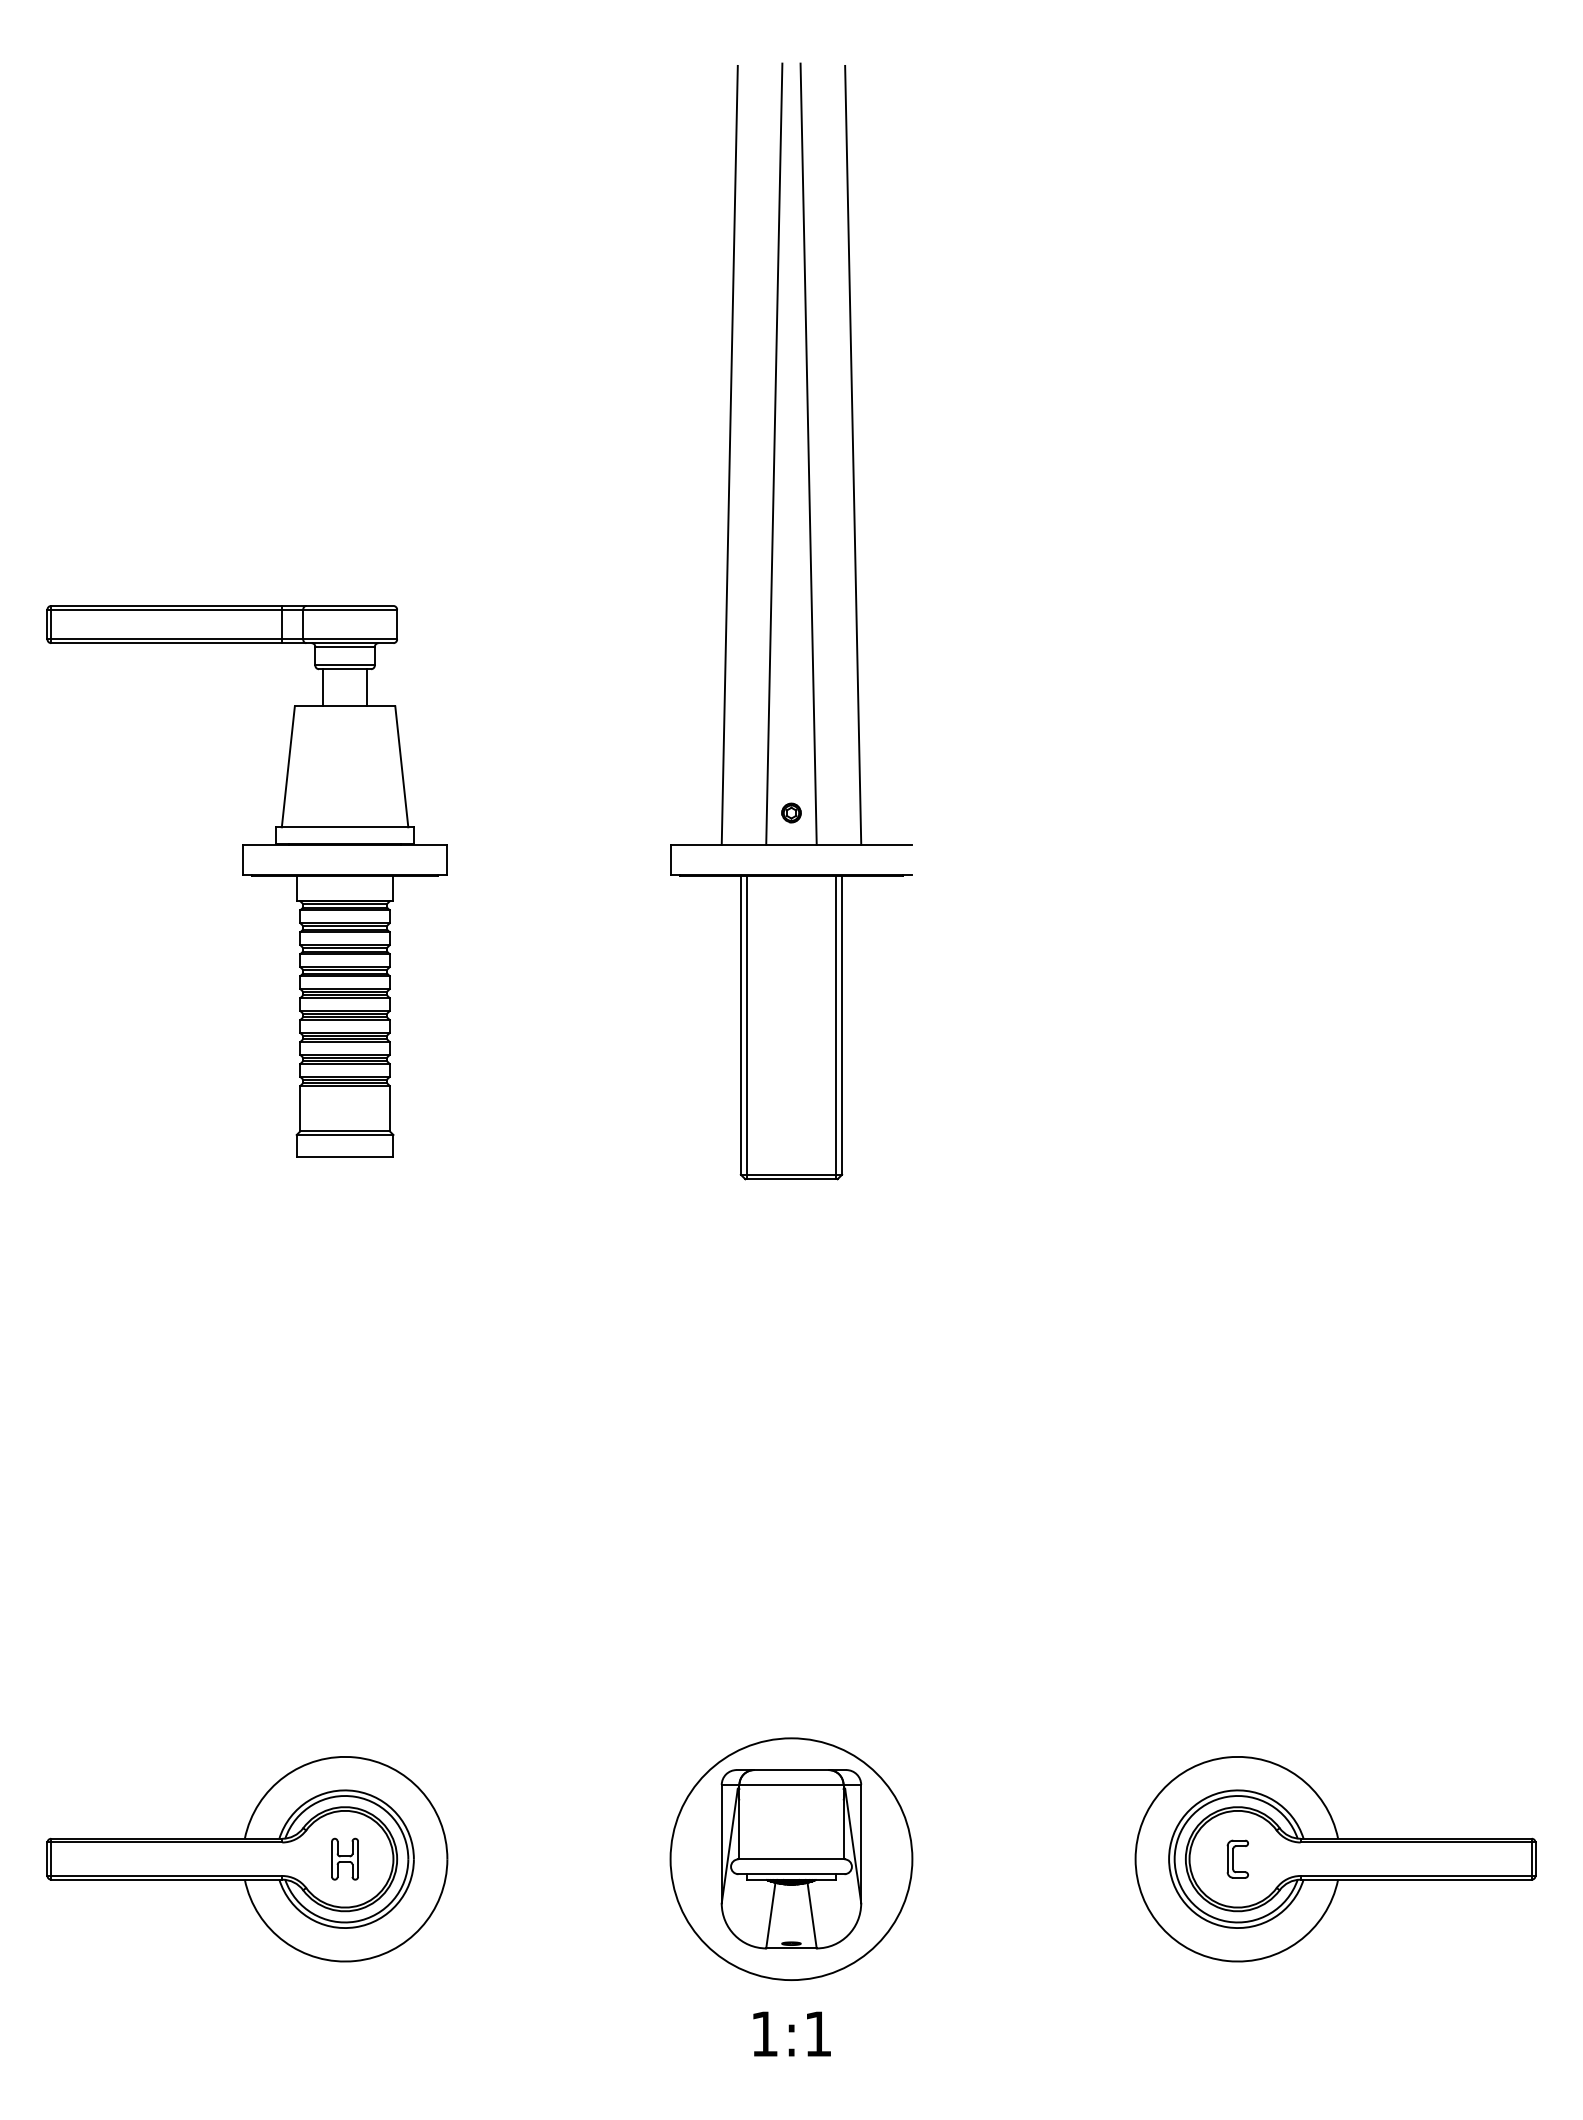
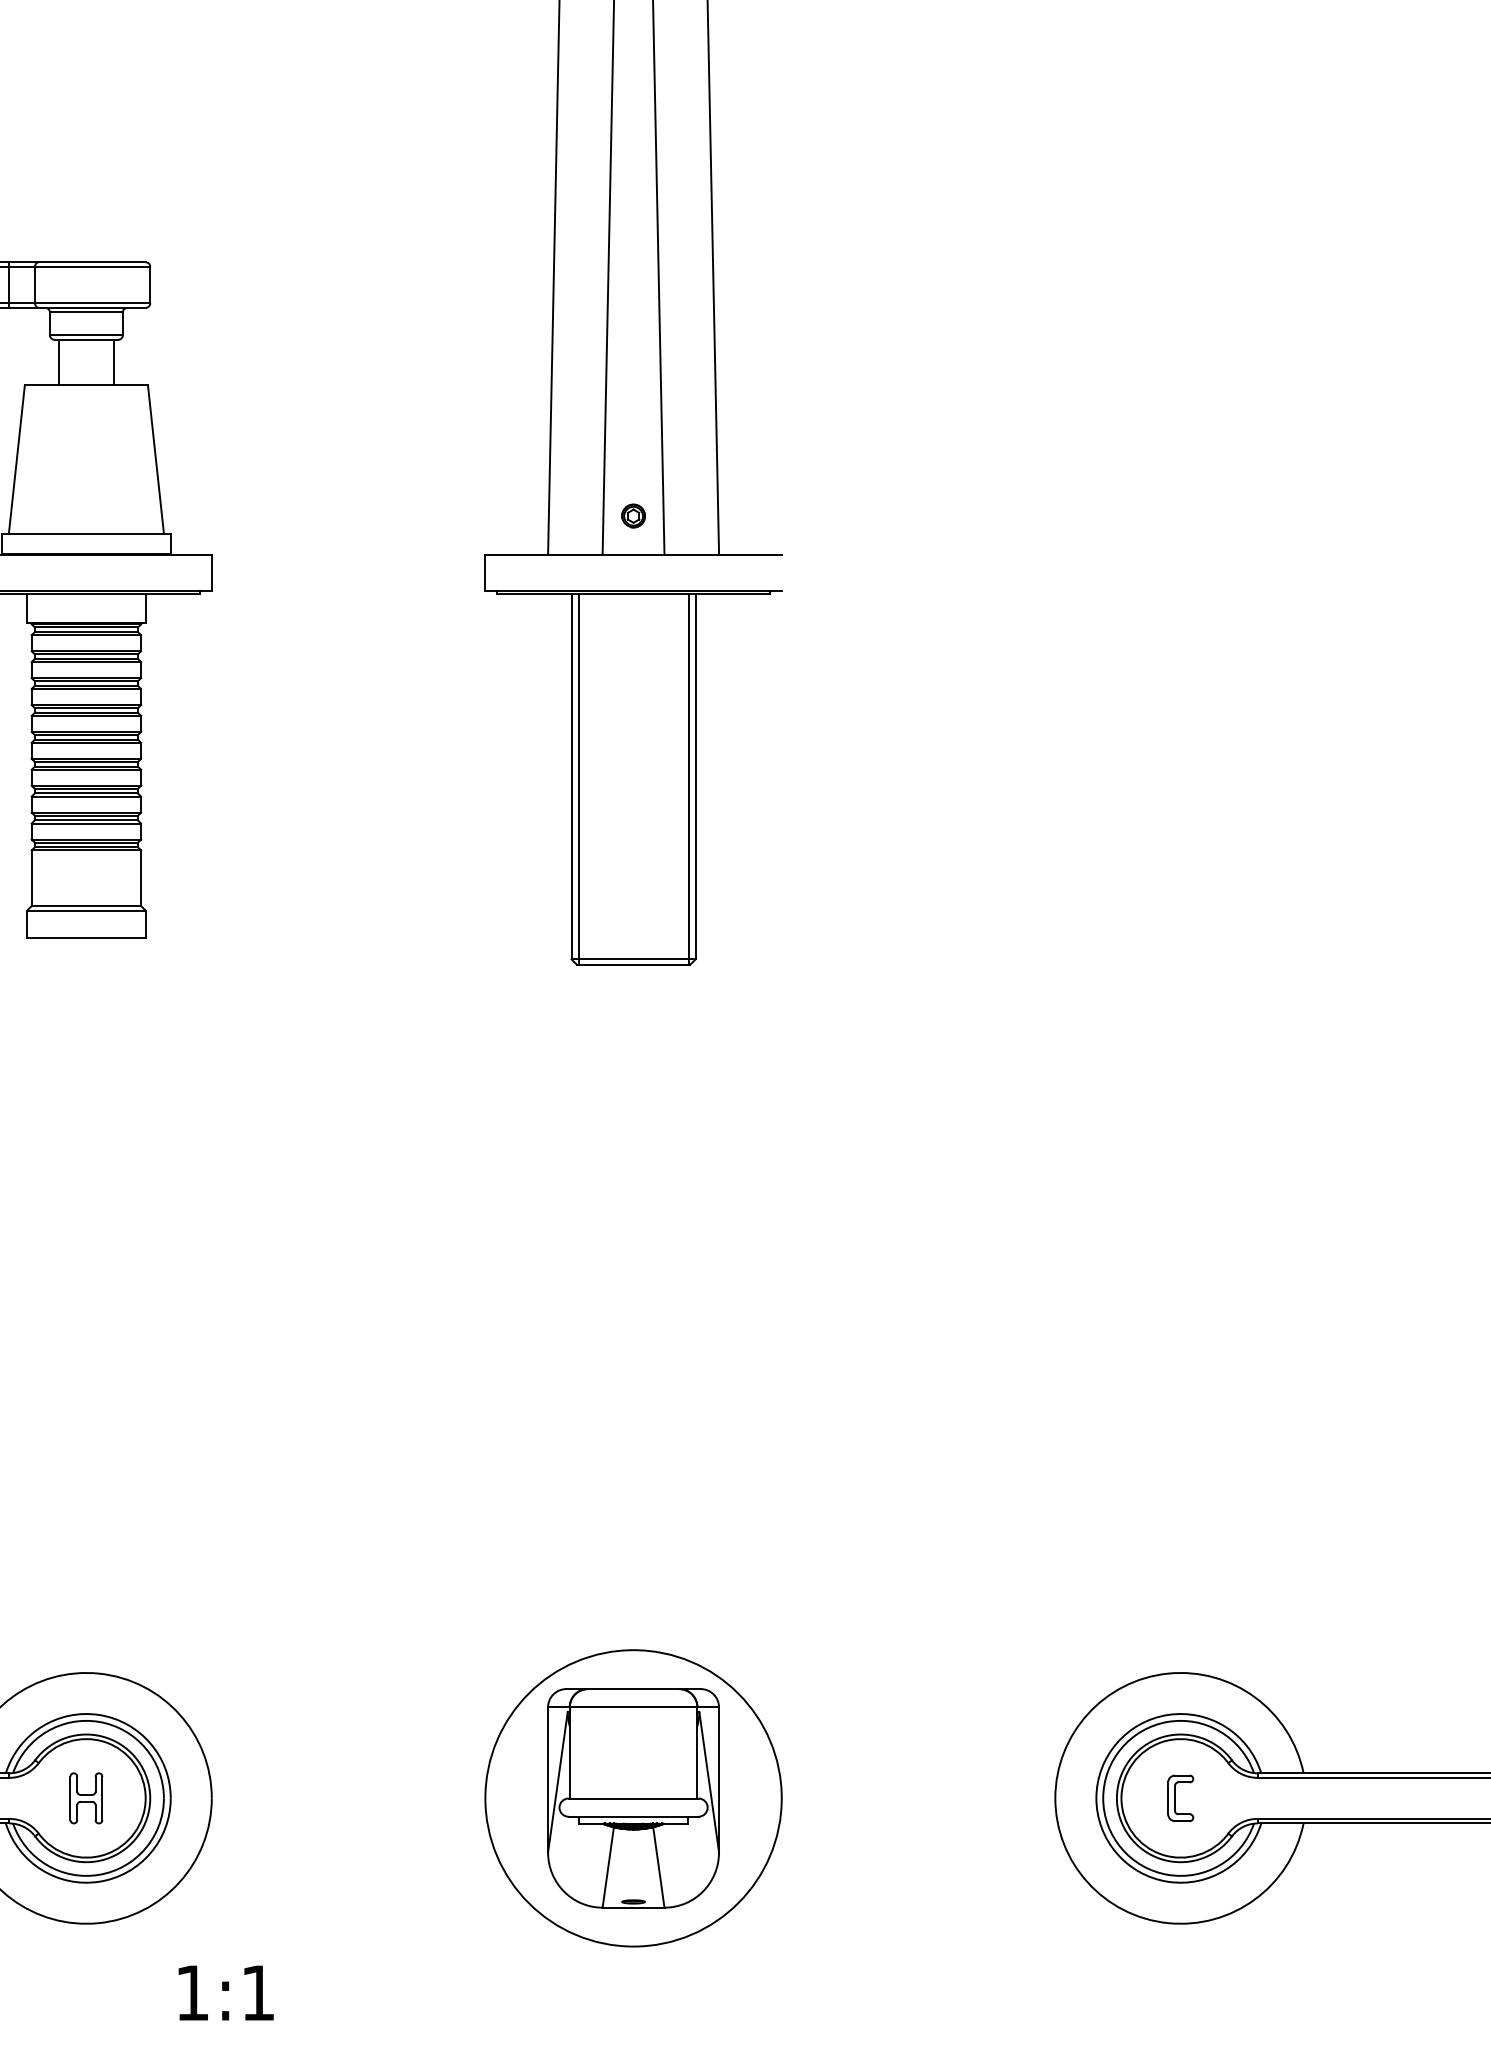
text: (791, 2033) -> (225, 1992), moved

